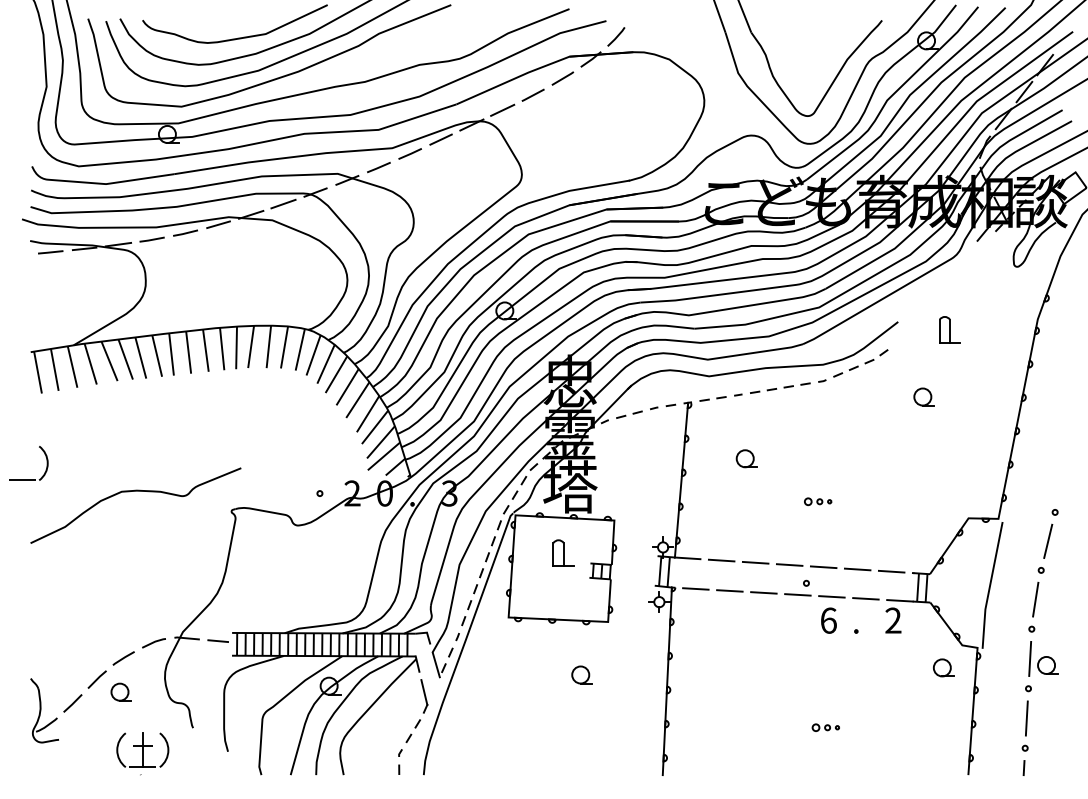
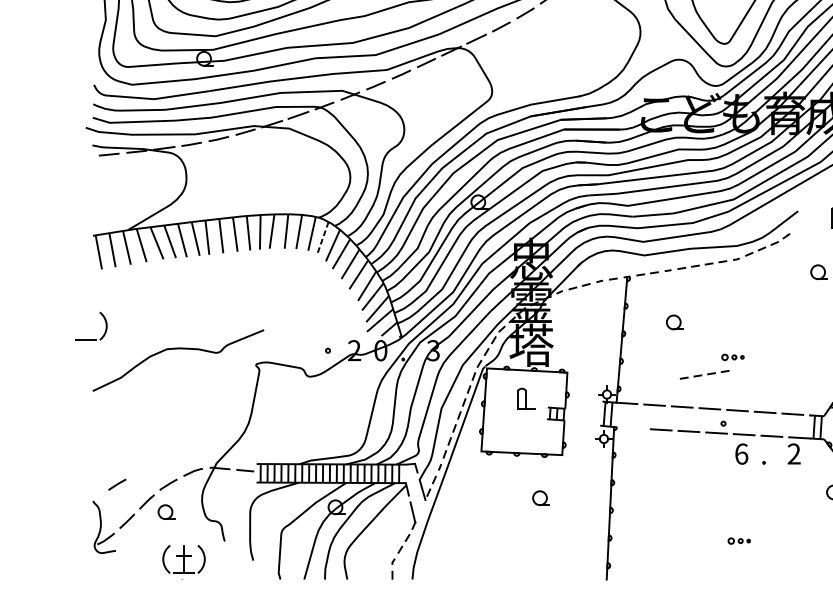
line: (313, 355) -> (322, 238), solid -> dashed
part: (783, 522) -> (704, 374), added
line: (695, 588) -> (633, 427), removed
line: (60, 658) -> (117, 484), added

